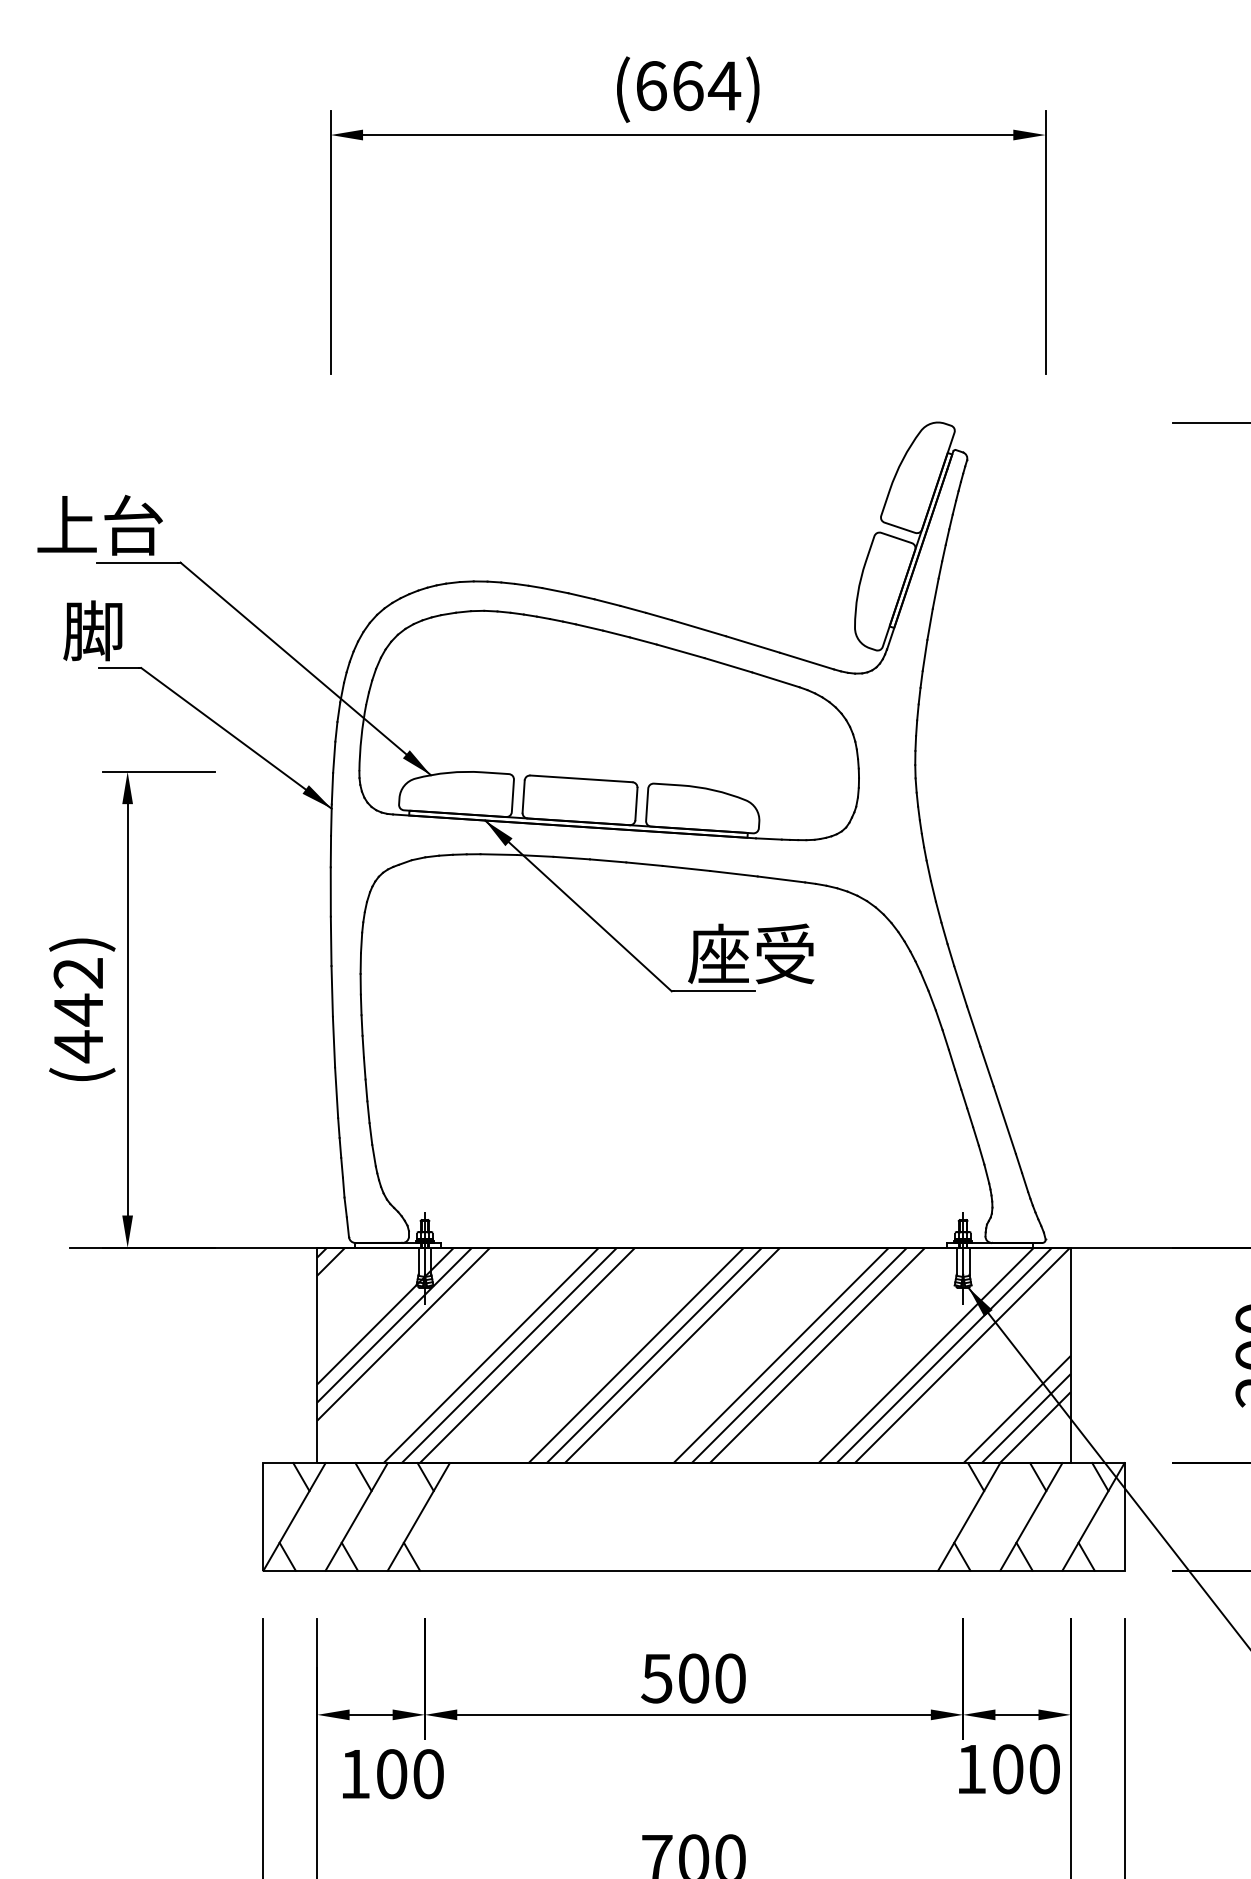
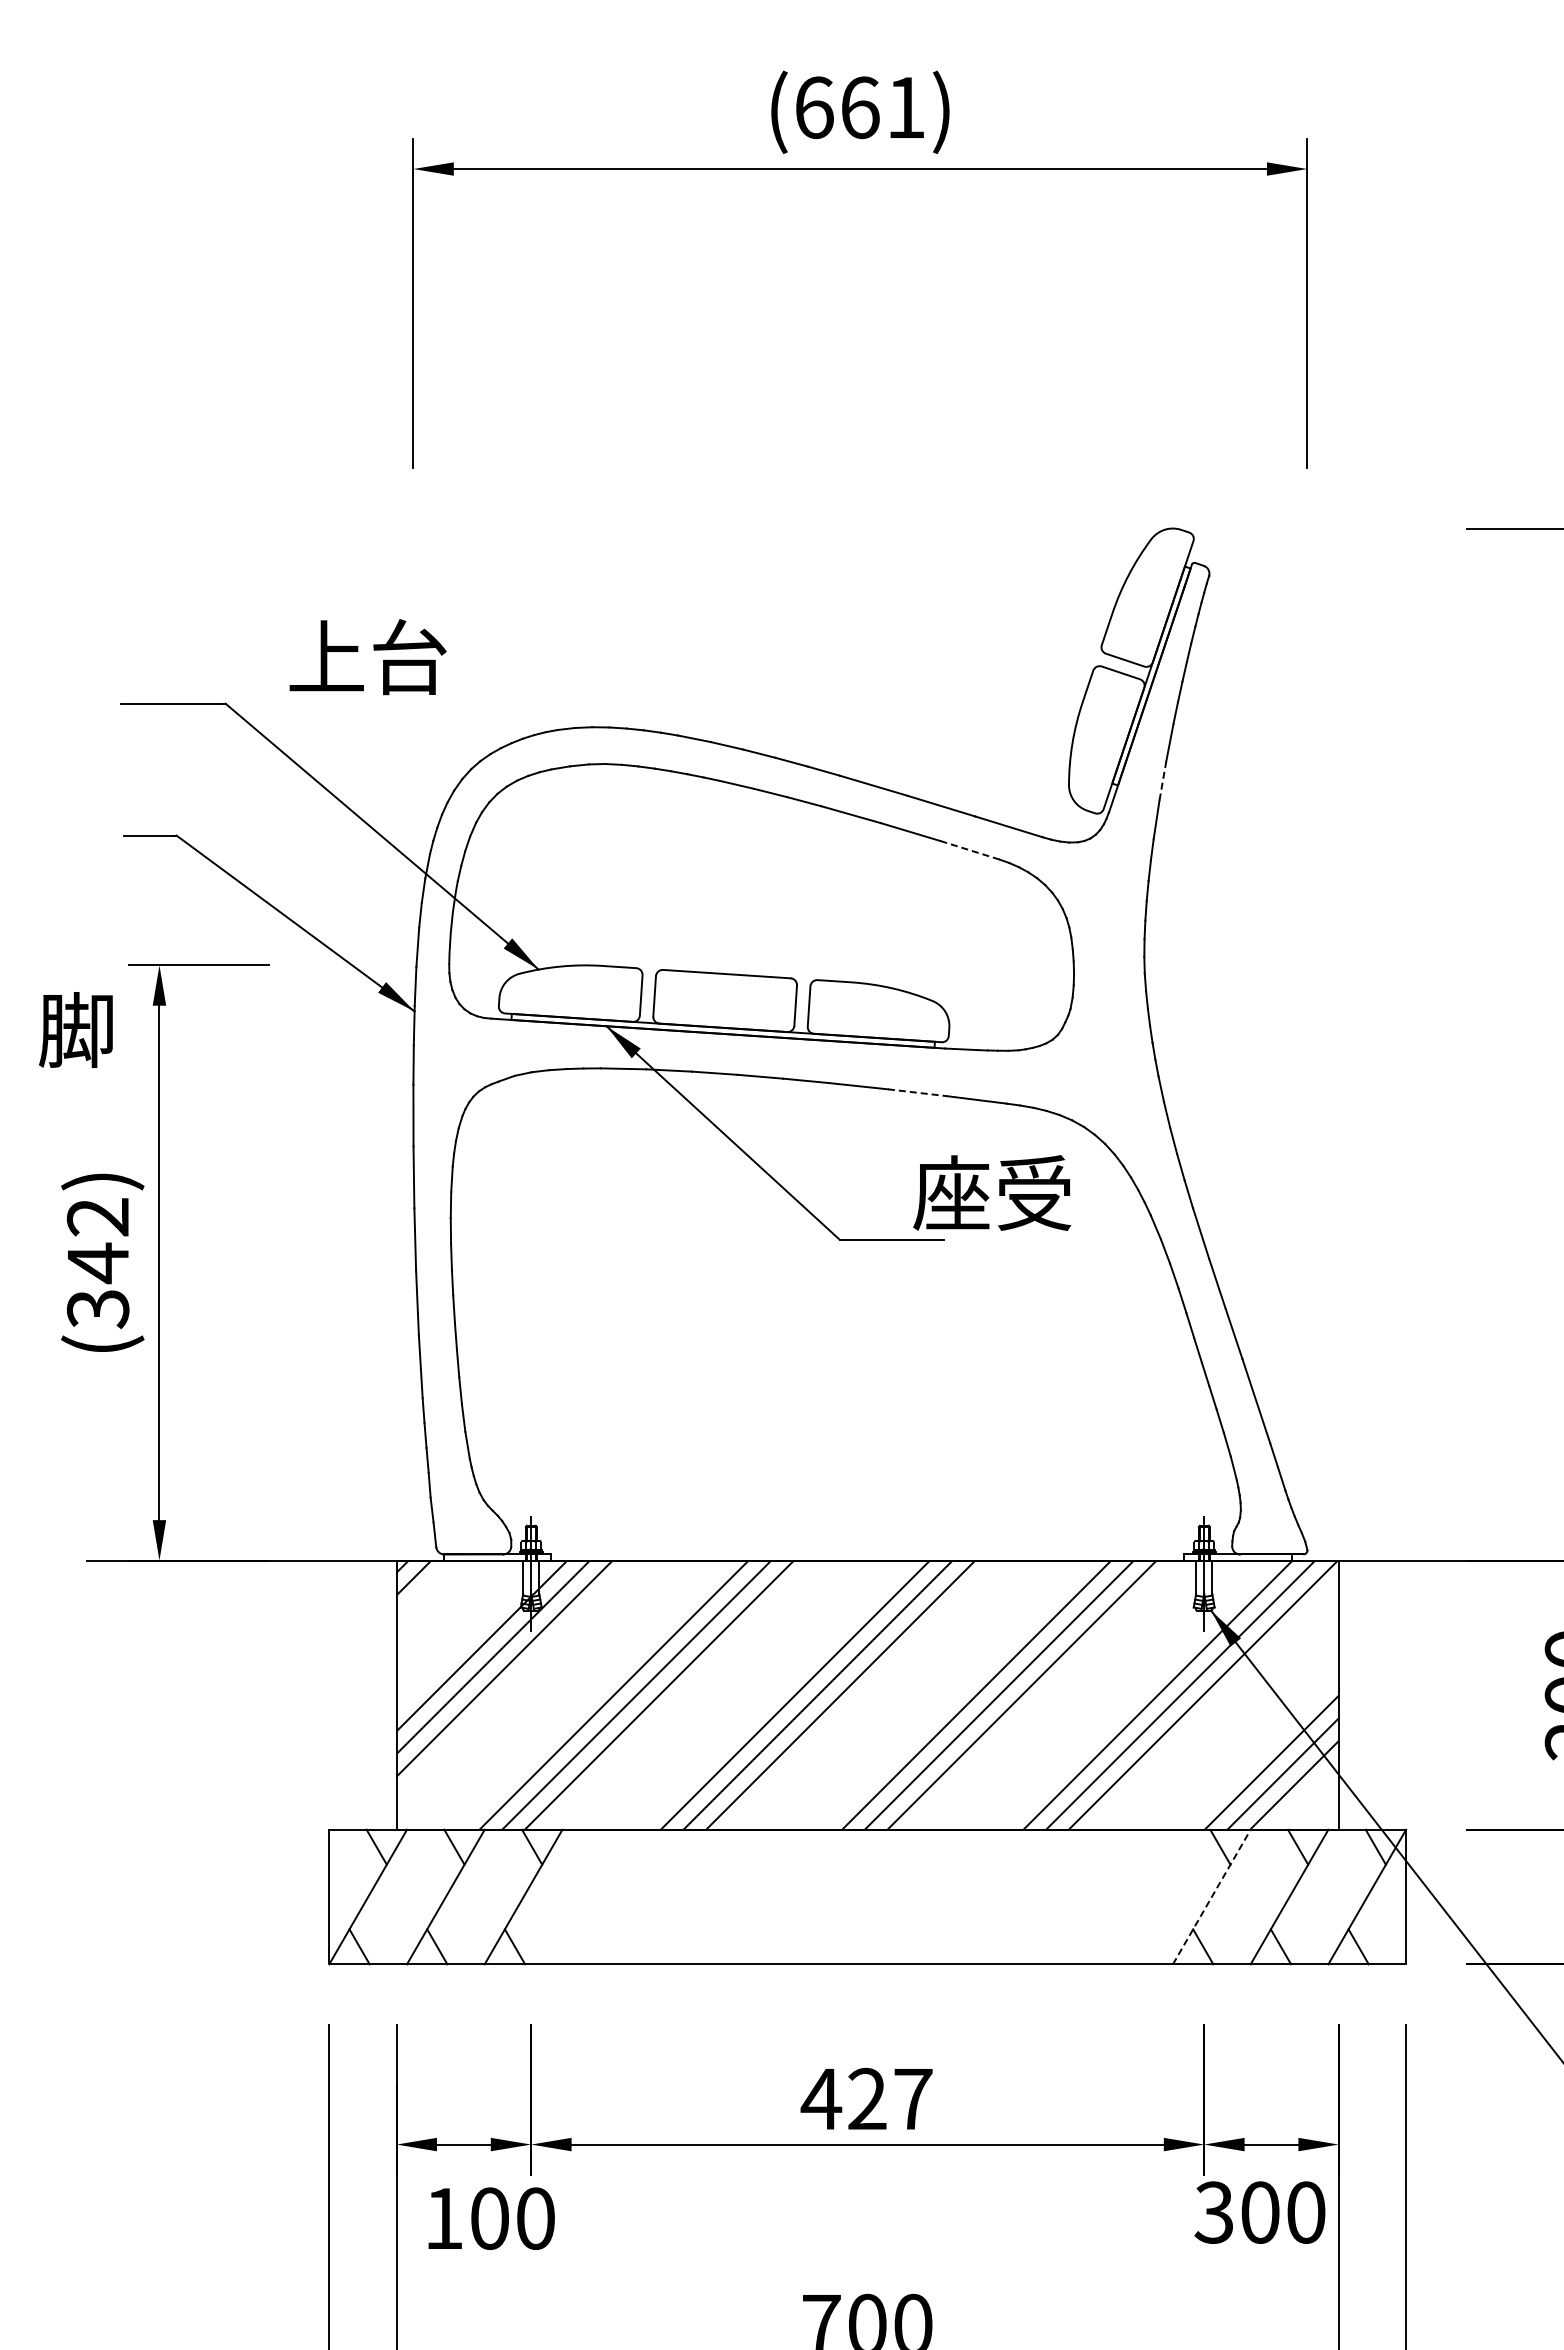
text: (724, 85) -> (905, 107), (664) -> (661)
text: (99, 525) -> (367, 657), moved
line: (929, 624) -> (1162, 781), solid -> dashed
text: (92, 630) -> (75, 1029), moved
line: (776, 679) -> (970, 850), solid -> dashed
line: (733, 873) -> (917, 1092), solid -> dashed
text: (751, 953) -> (992, 1192), moved
text: (78, 1046) -> (97, 1308), (442) -> (342)
line: (968, 1517) -> (1211, 1897), solid -> dashed
text: (693, 1678) -> (866, 2098), 500 -> 427
text: (970, 1769) -> (1213, 2212), 100 -> 300

